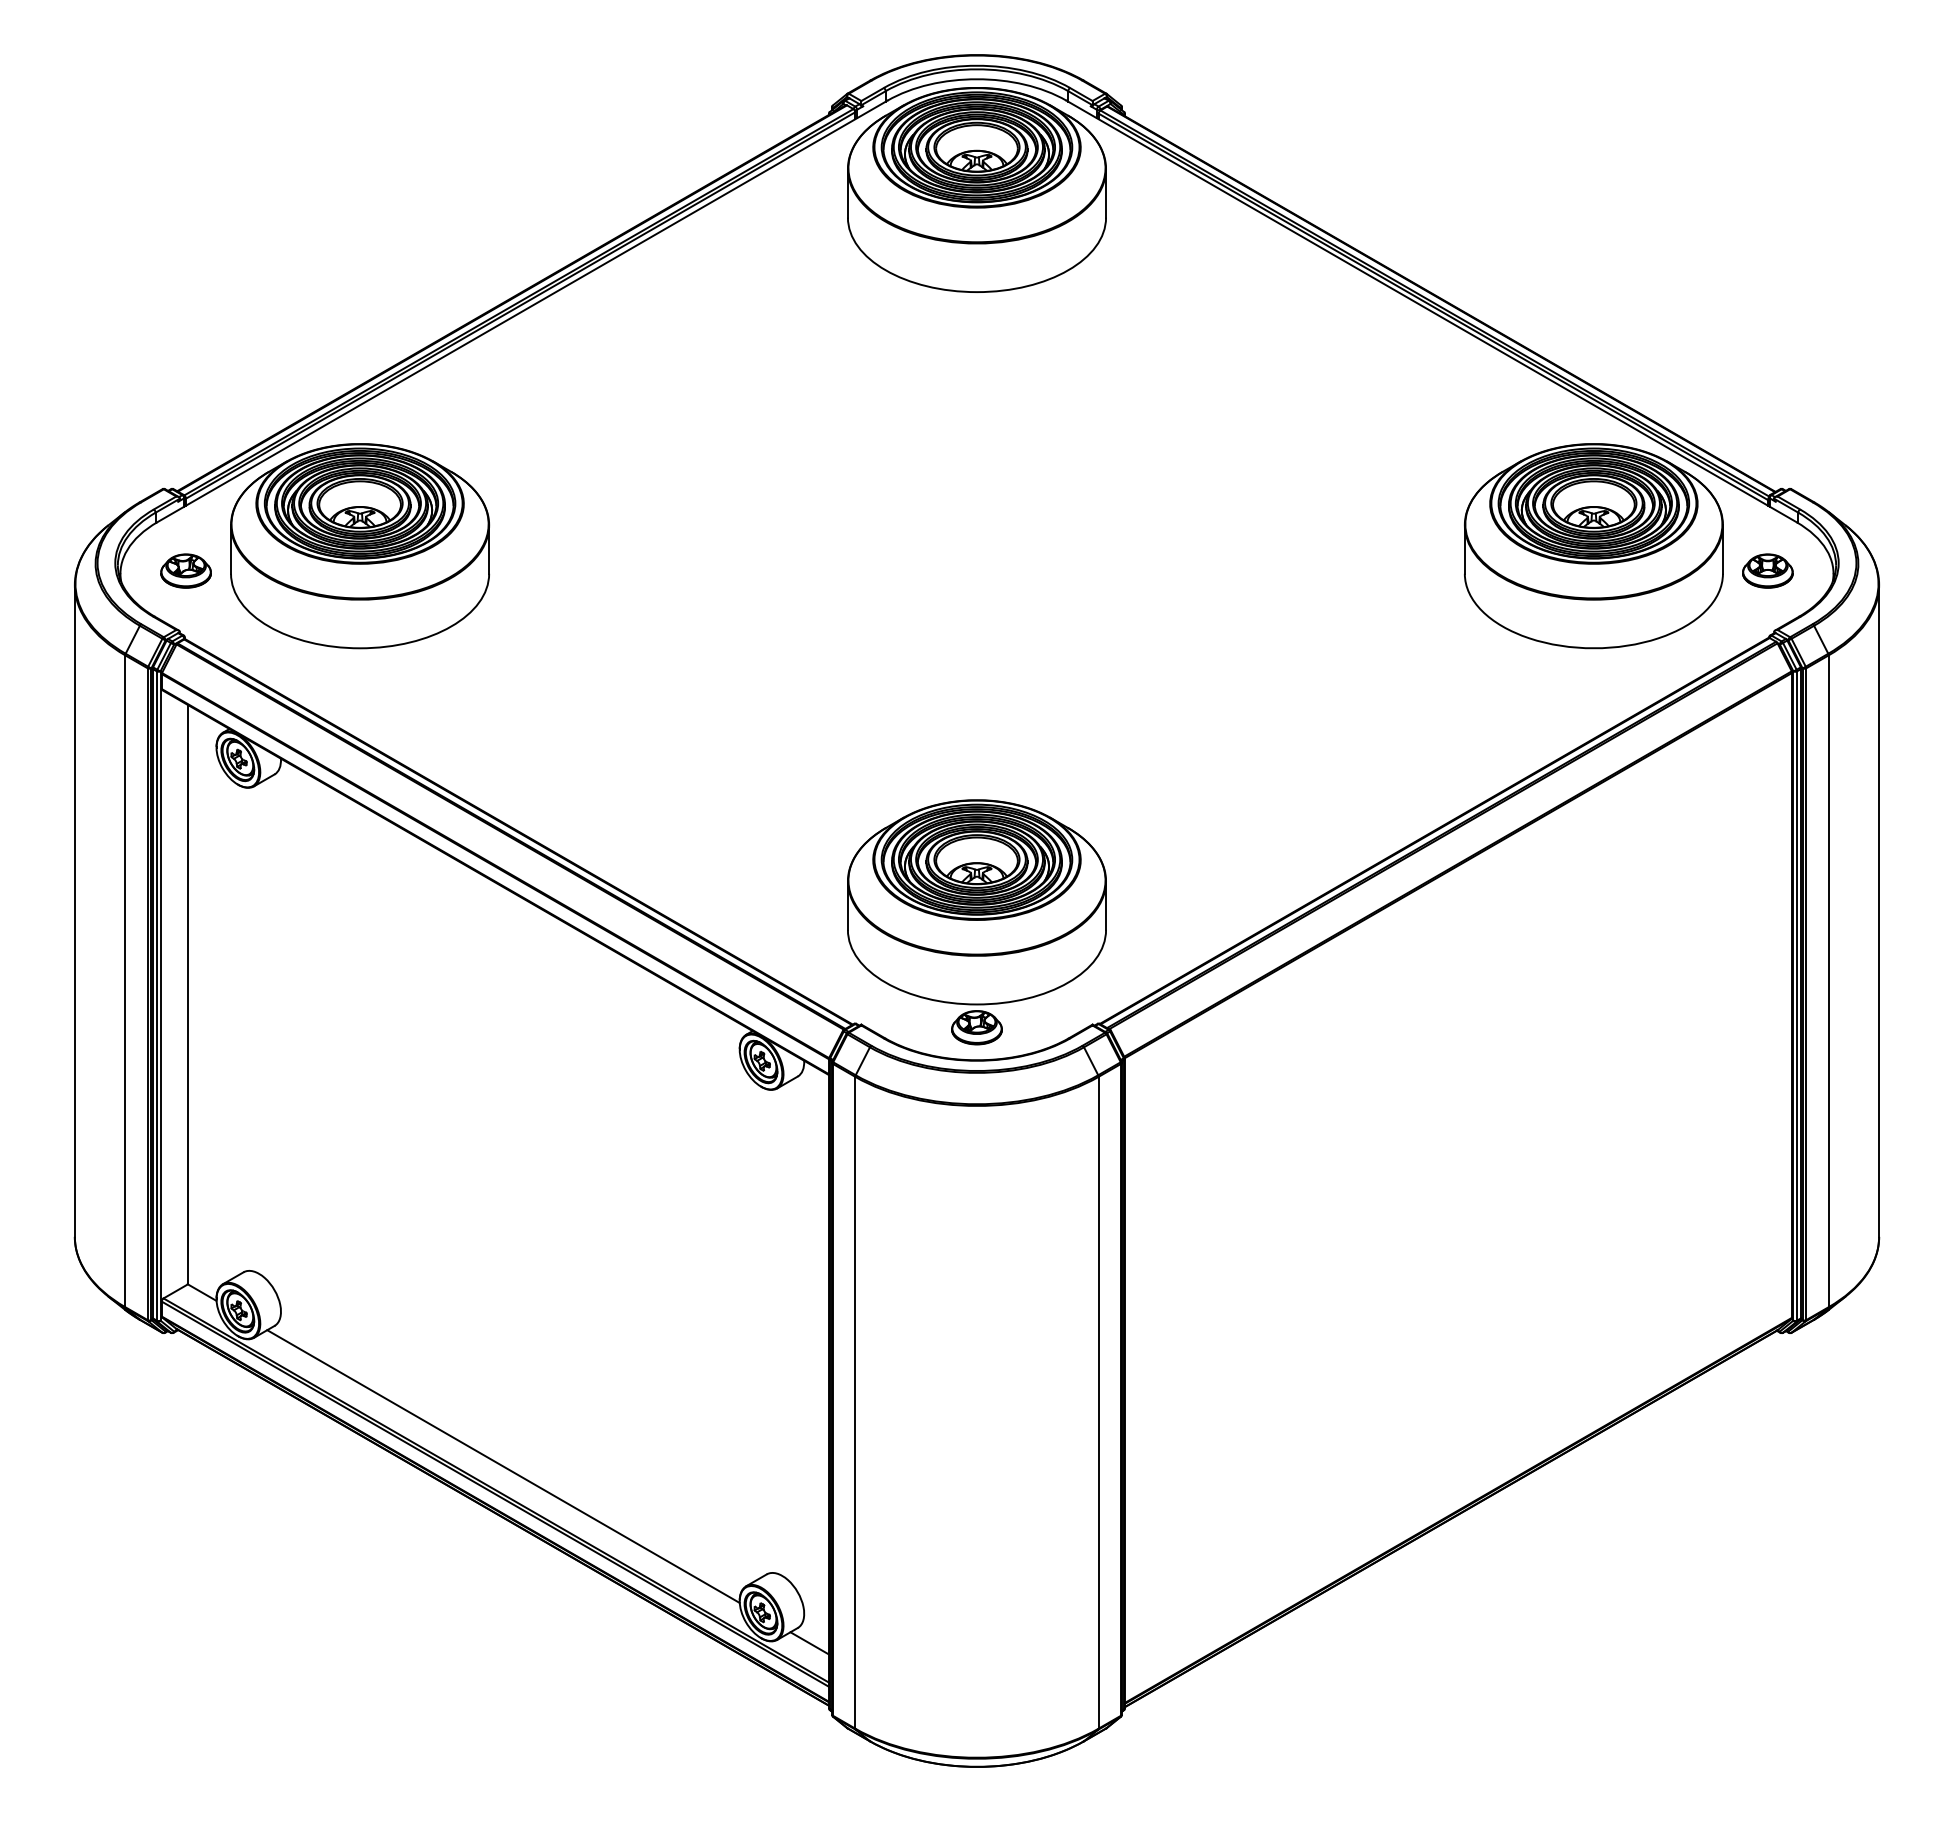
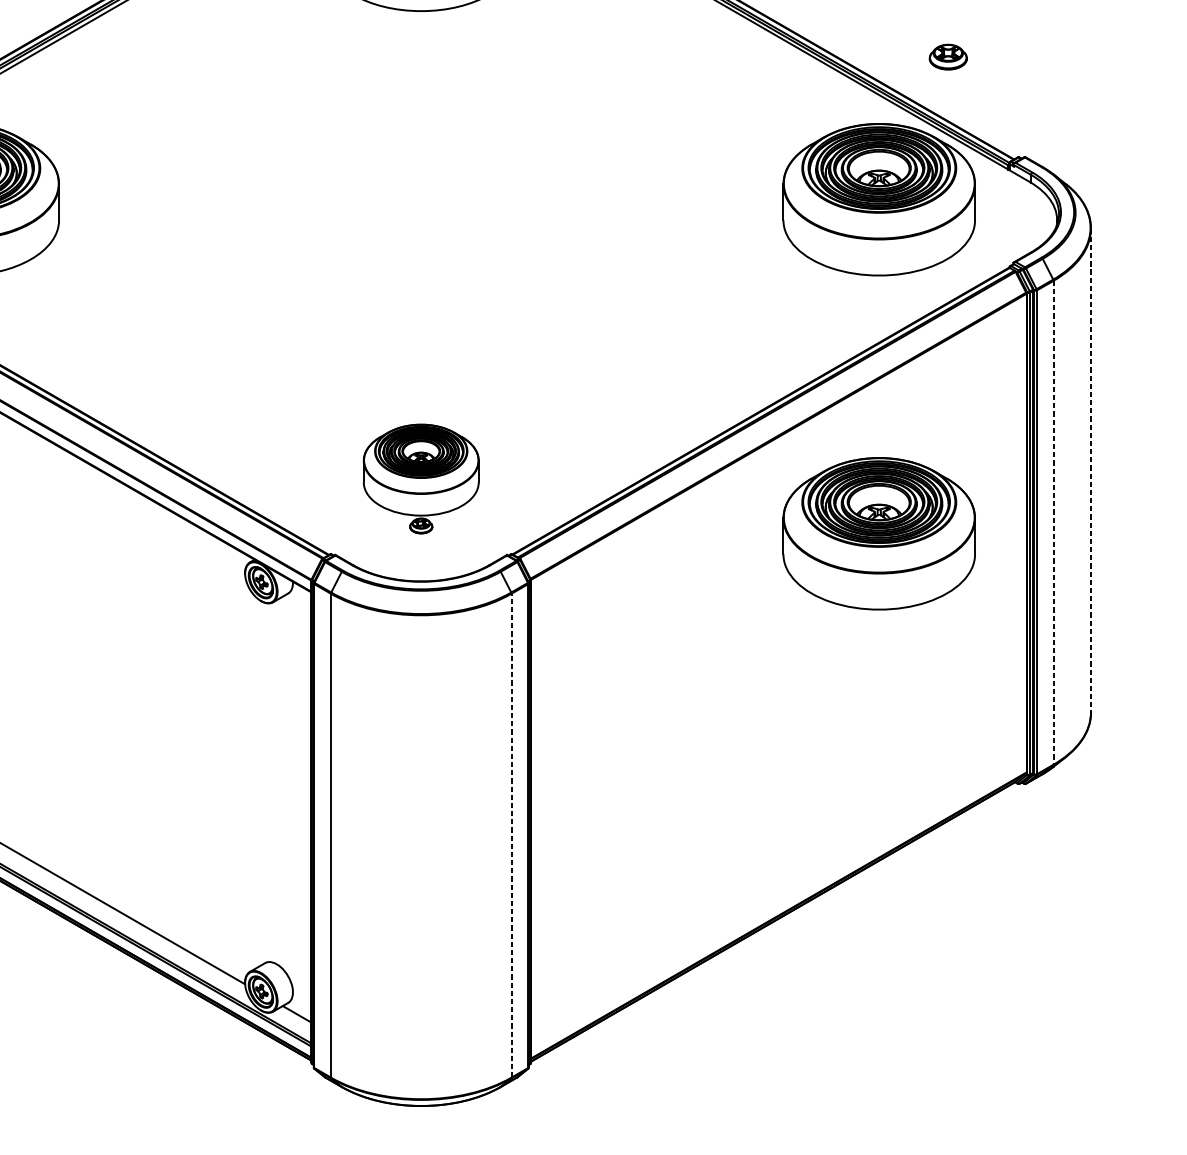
part: (1767, 570) -> (948, 56), moved
line: (1879, 911) -> (1091, 470), solid -> dashed
part: (976, 922) -> (420, 479), size x0.6
line: (1828, 981) -> (1053, 522), solid -> dashed
part: (1593, 996) -> (878, 534), added
line: (1098, 1402) -> (511, 835), solid -> dashed

